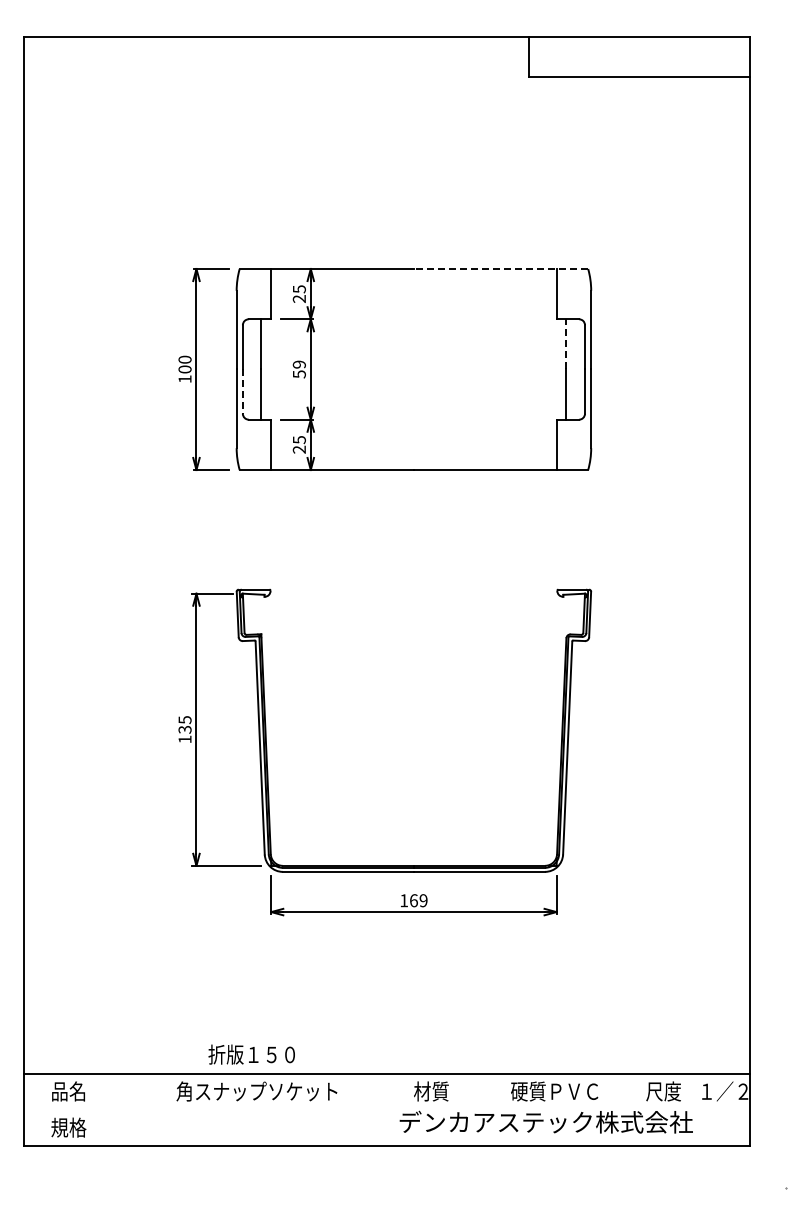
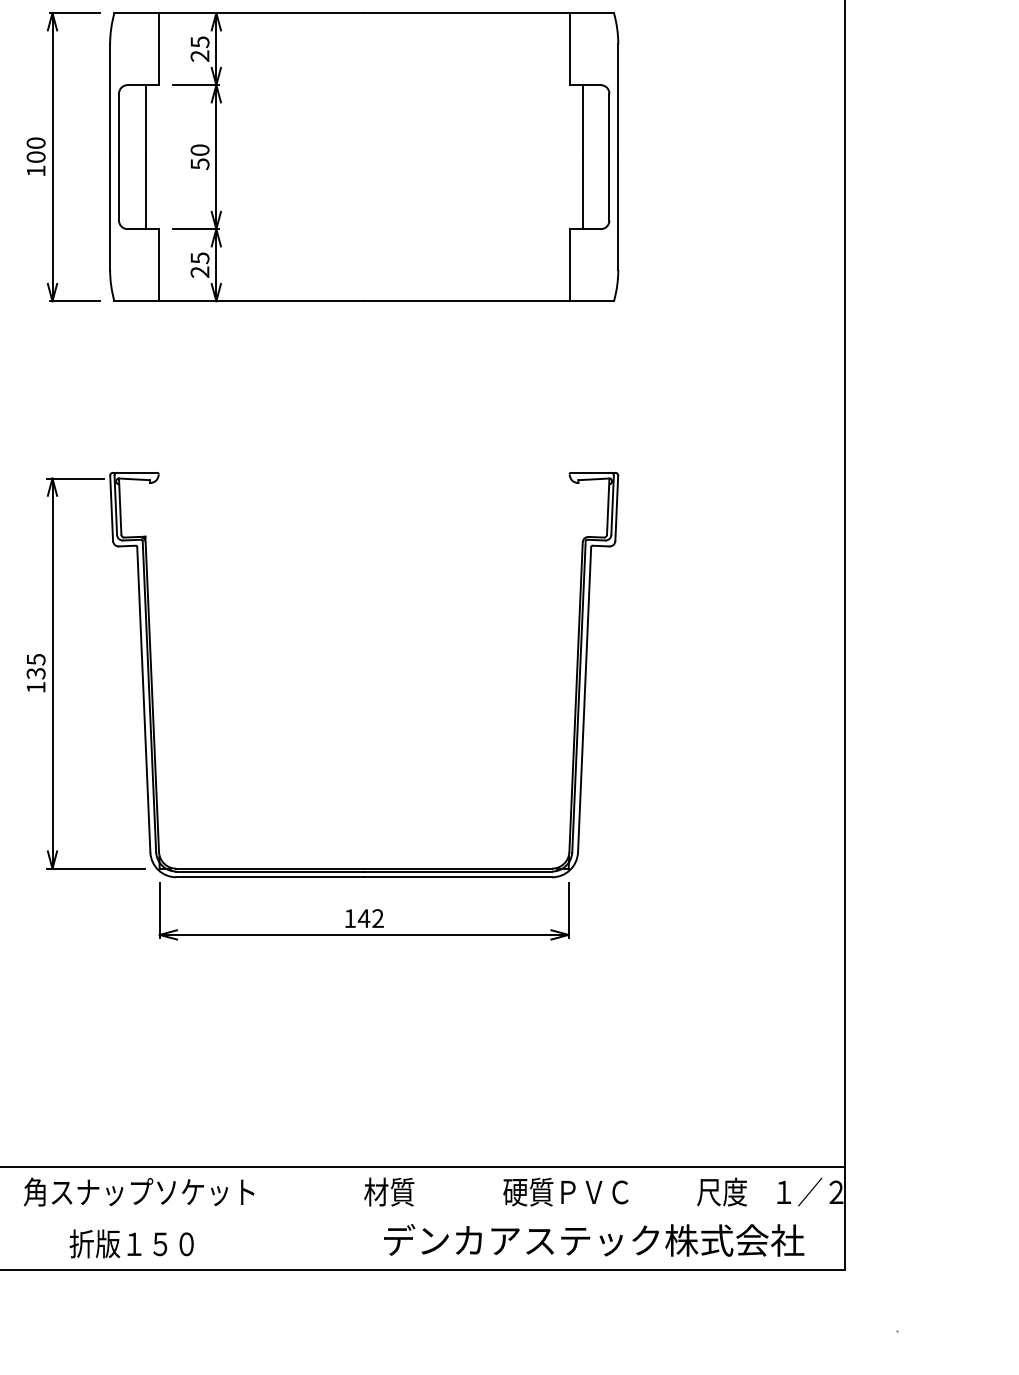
line: (500, 269) -> (488, 13), dashed -> solid
line: (566, 343) -> (582, 119), dashed -> solid
text: (299, 364) -> (200, 150), 59 -> 50
line: (242, 392) -> (118, 190), dashed -> solid
text: (418, 900) -> (370, 918), 169 -> 142
text: (251, 1054) -> (131, 1243), moved
text: (545, 1121) -> (592, 1239), moved

